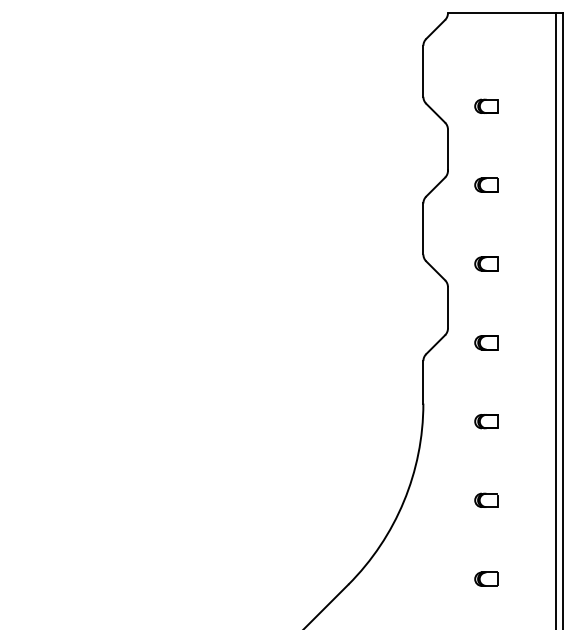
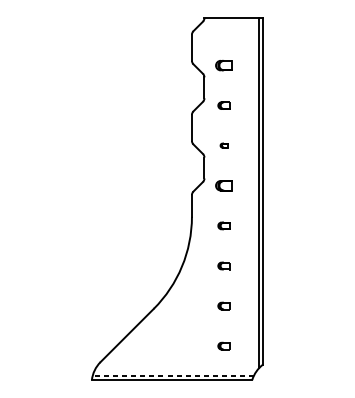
part: (485, 106) -> (223, 65), size x1.4
part: (485, 263) -> (223, 145), size x0.6
part: (485, 342) -> (223, 185), size x1.4

